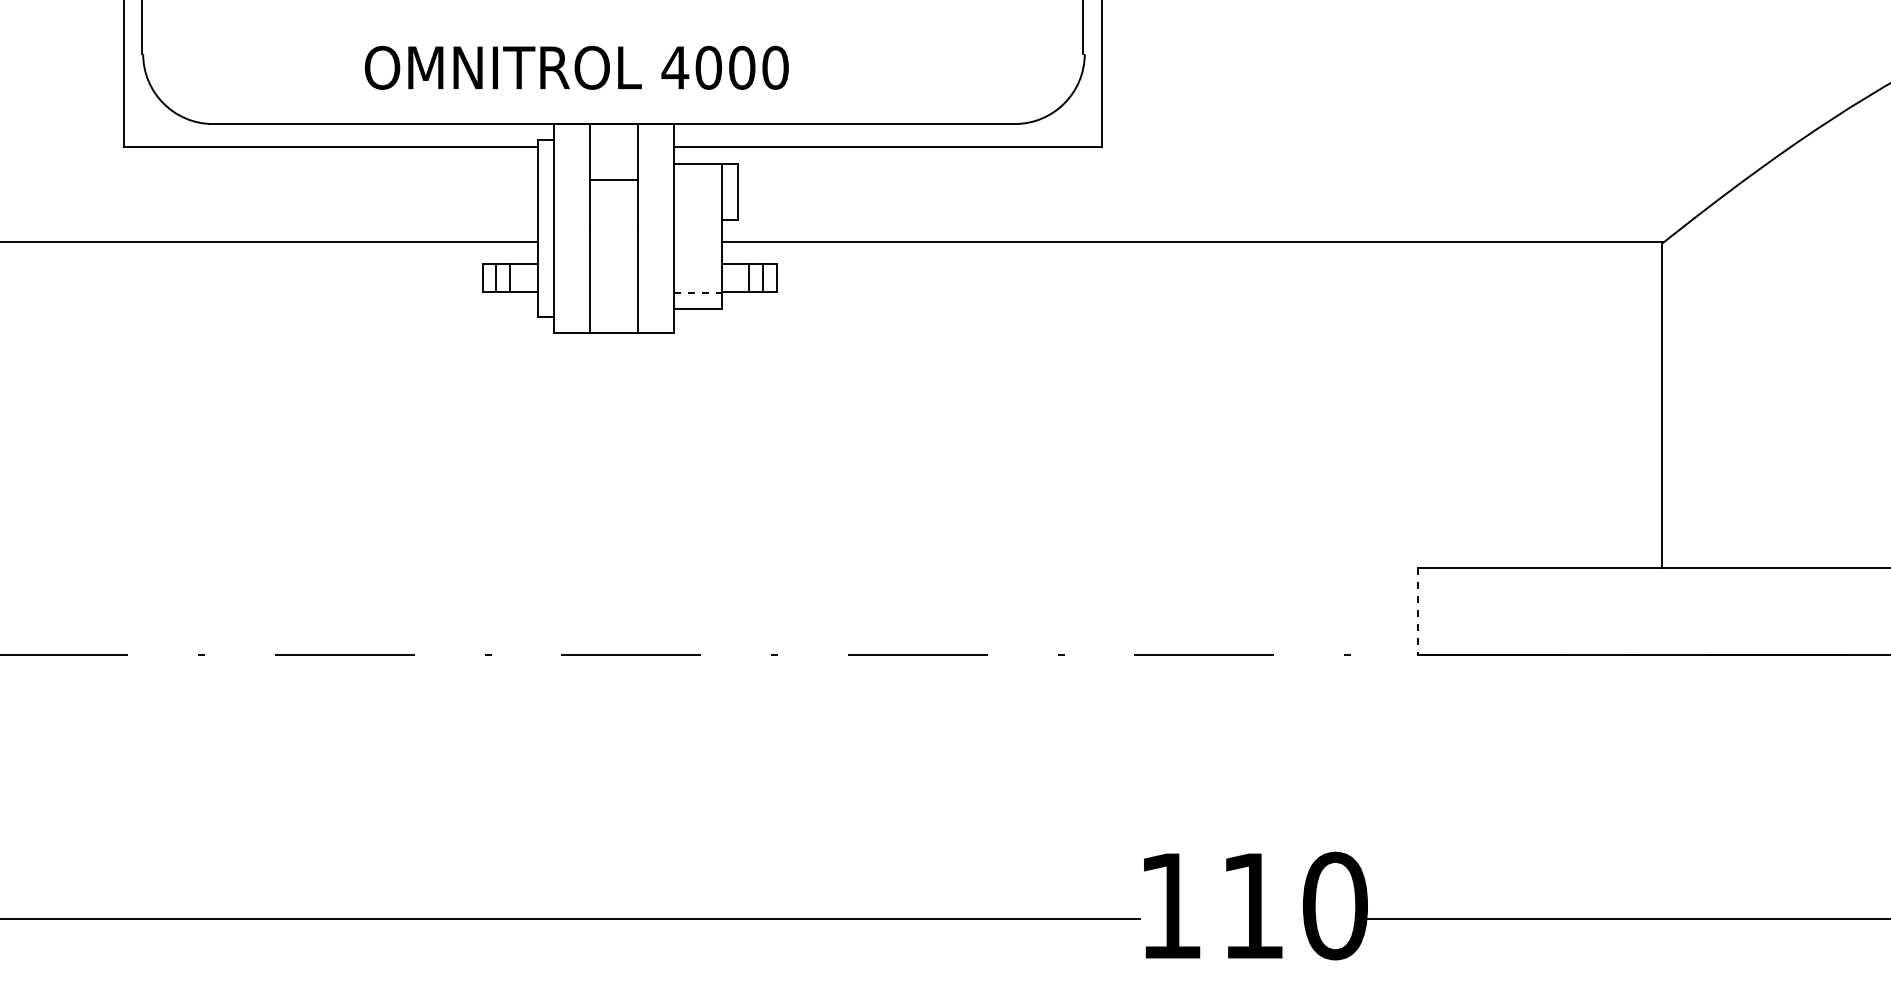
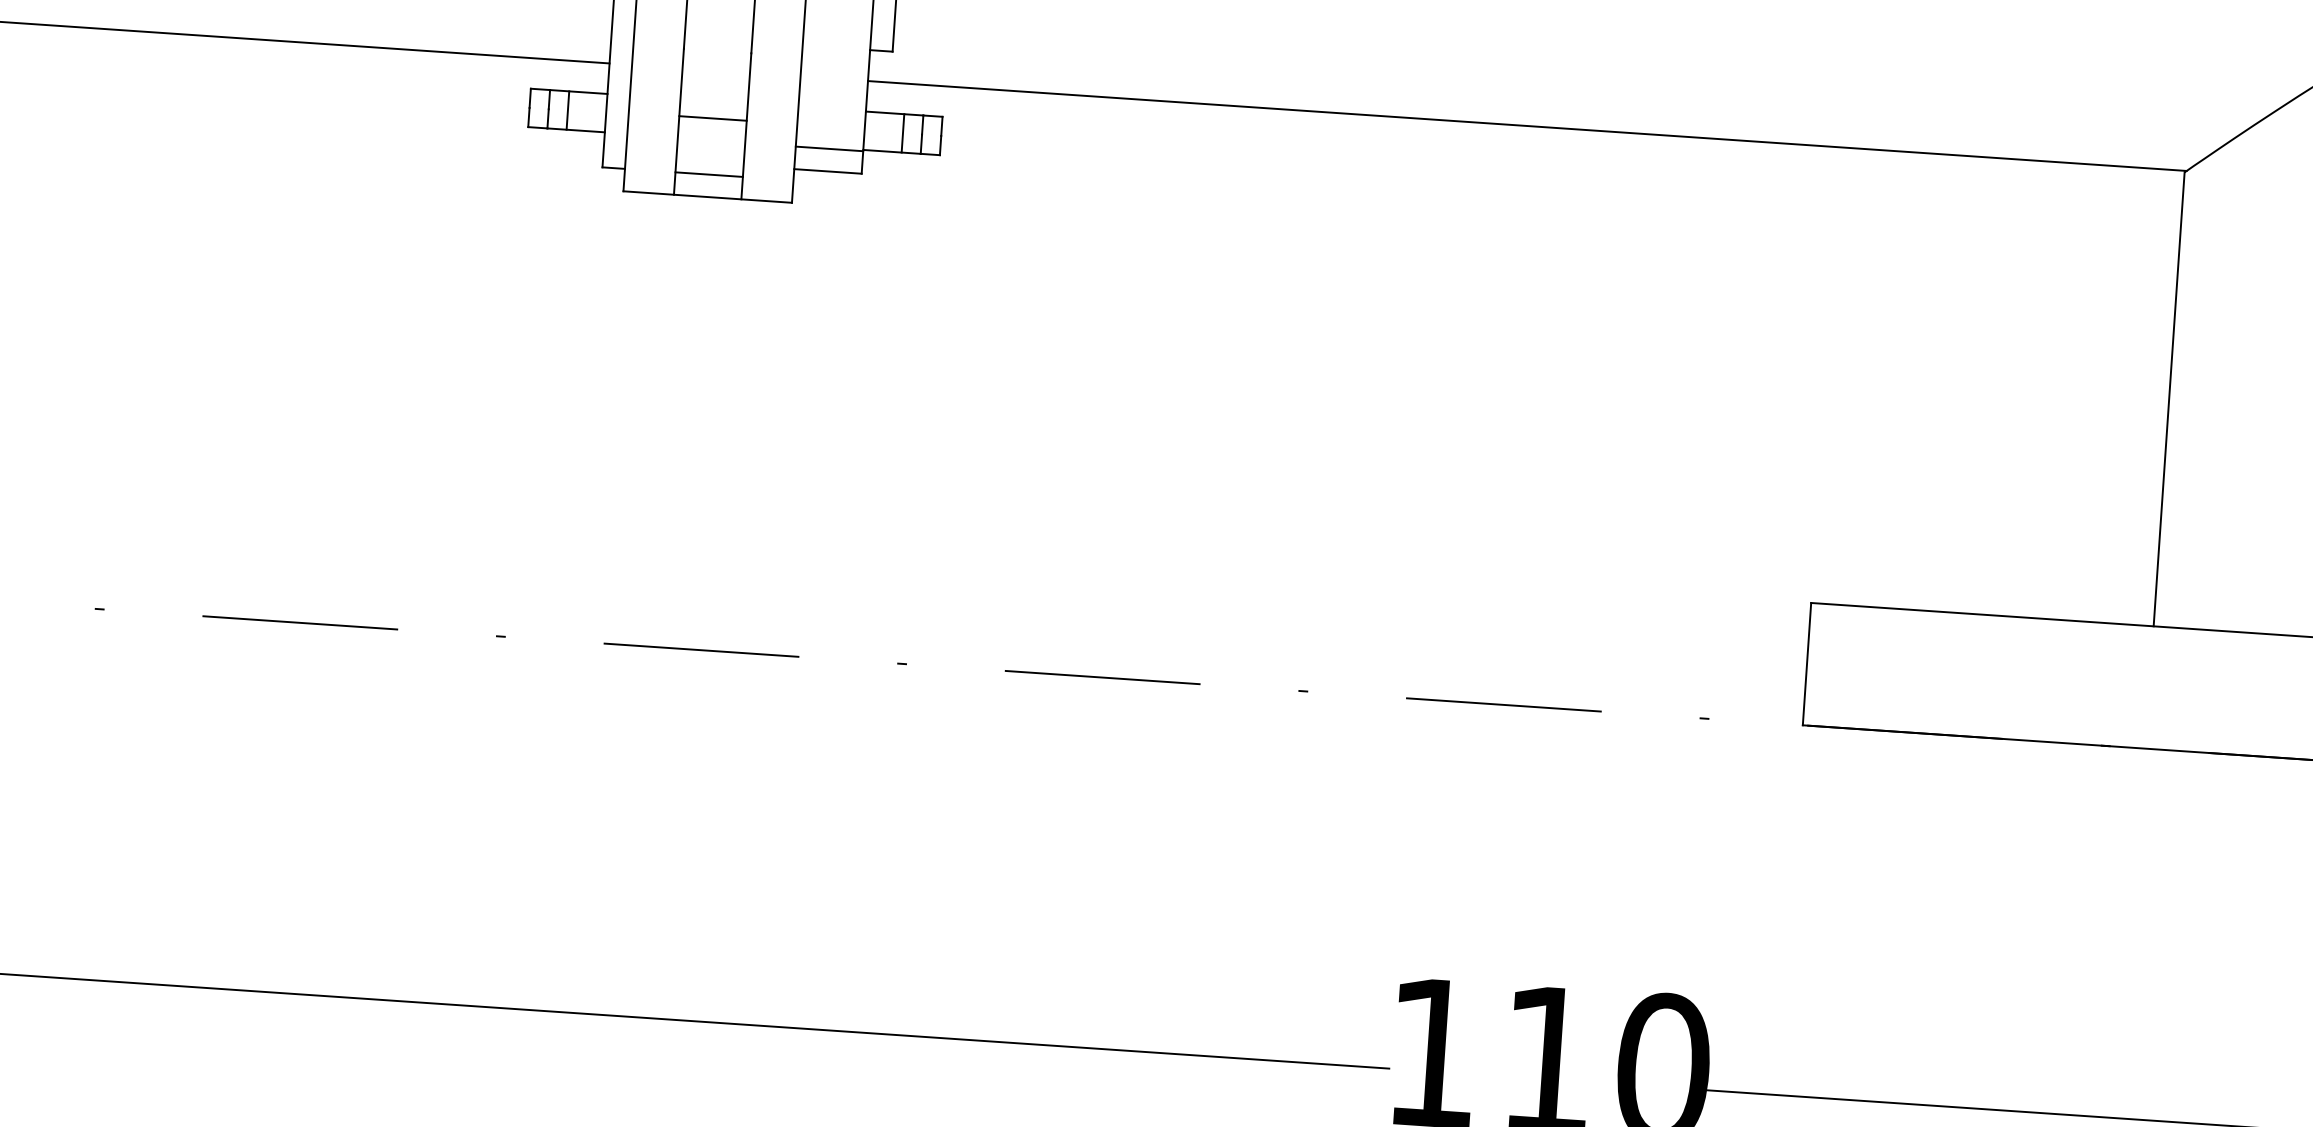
line: (613, 276) -> (712, 118), added
line: (698, 292) -> (830, 148), dashed -> solid
line: (613, 316) -> (708, 174), added
line: (1417, 611) -> (1806, 664), dashed -> solid

